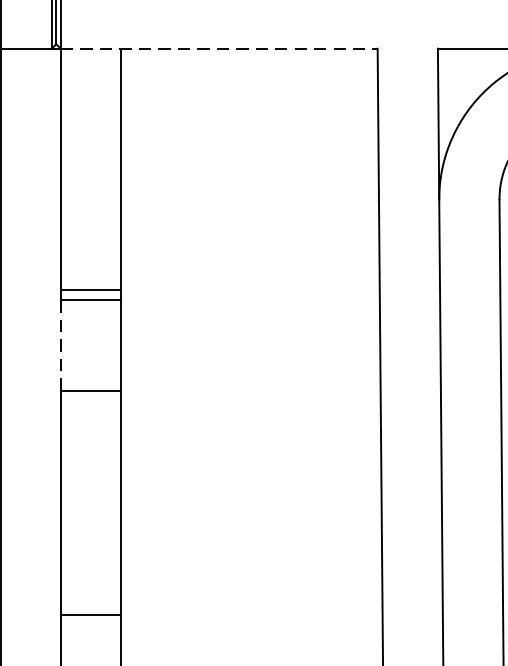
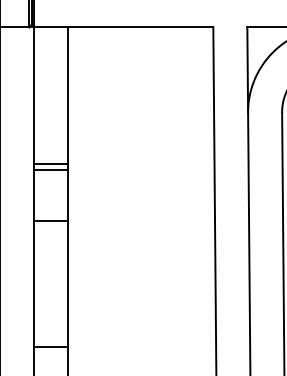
line: (220, 48) -> (124, 27), dashed -> solid
line: (60, 346) -> (34, 195), dashed -> solid

